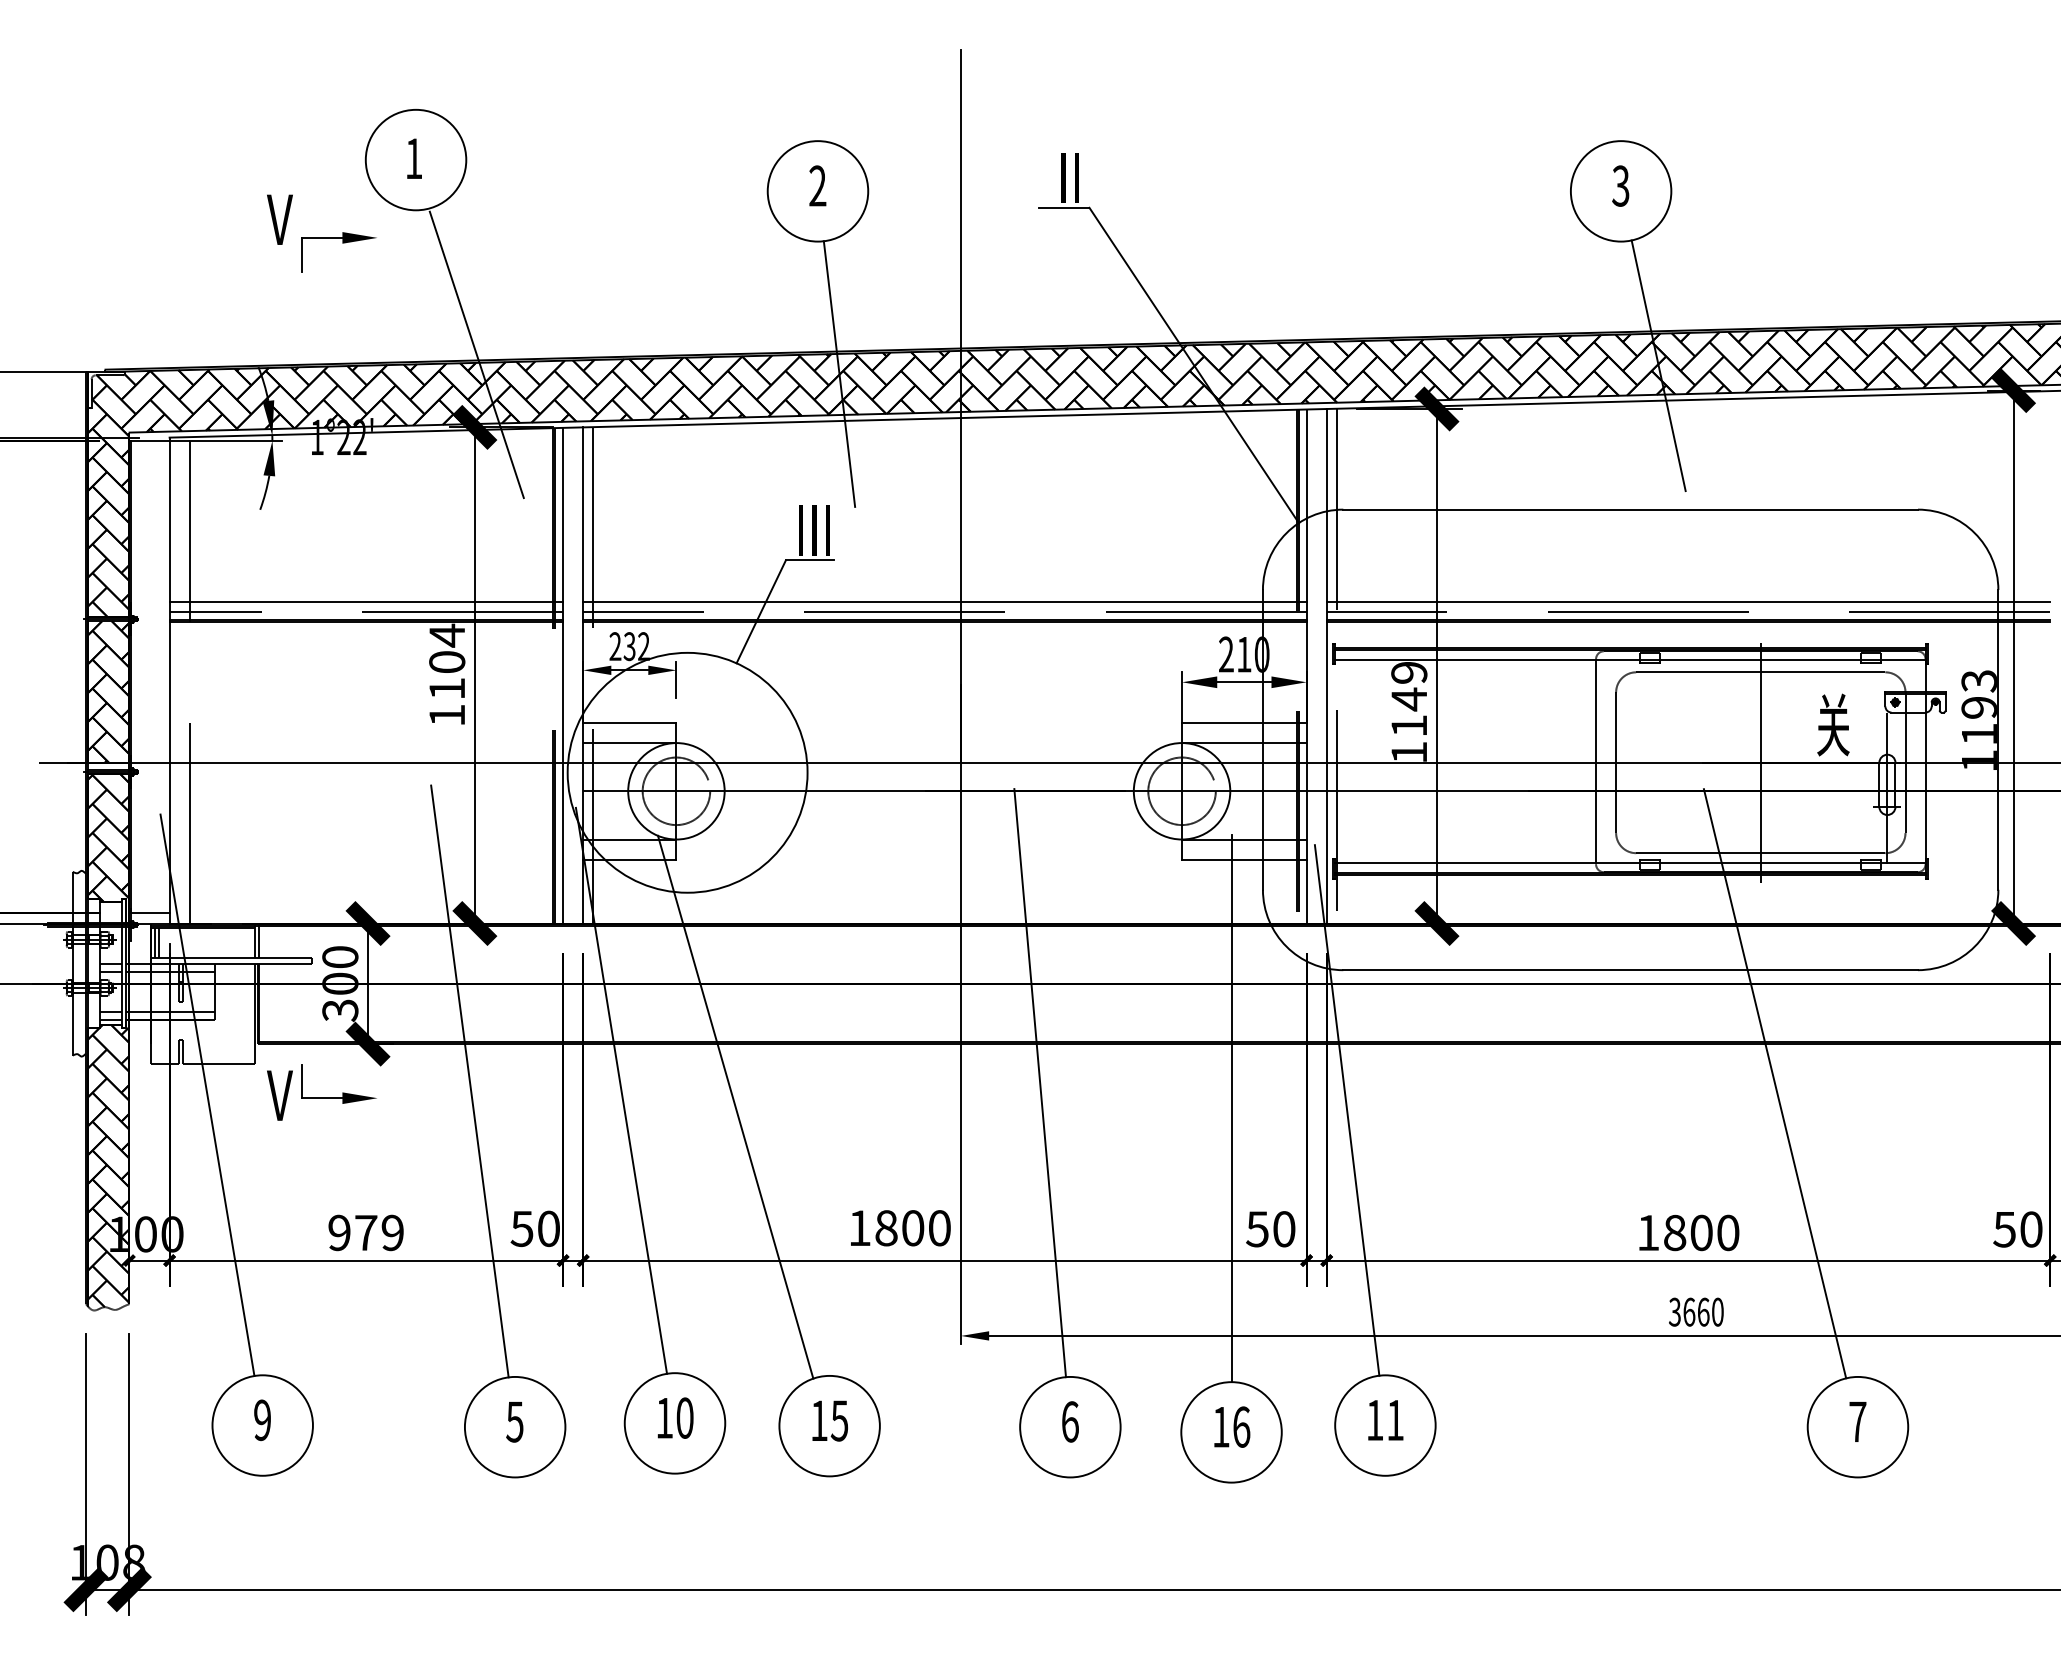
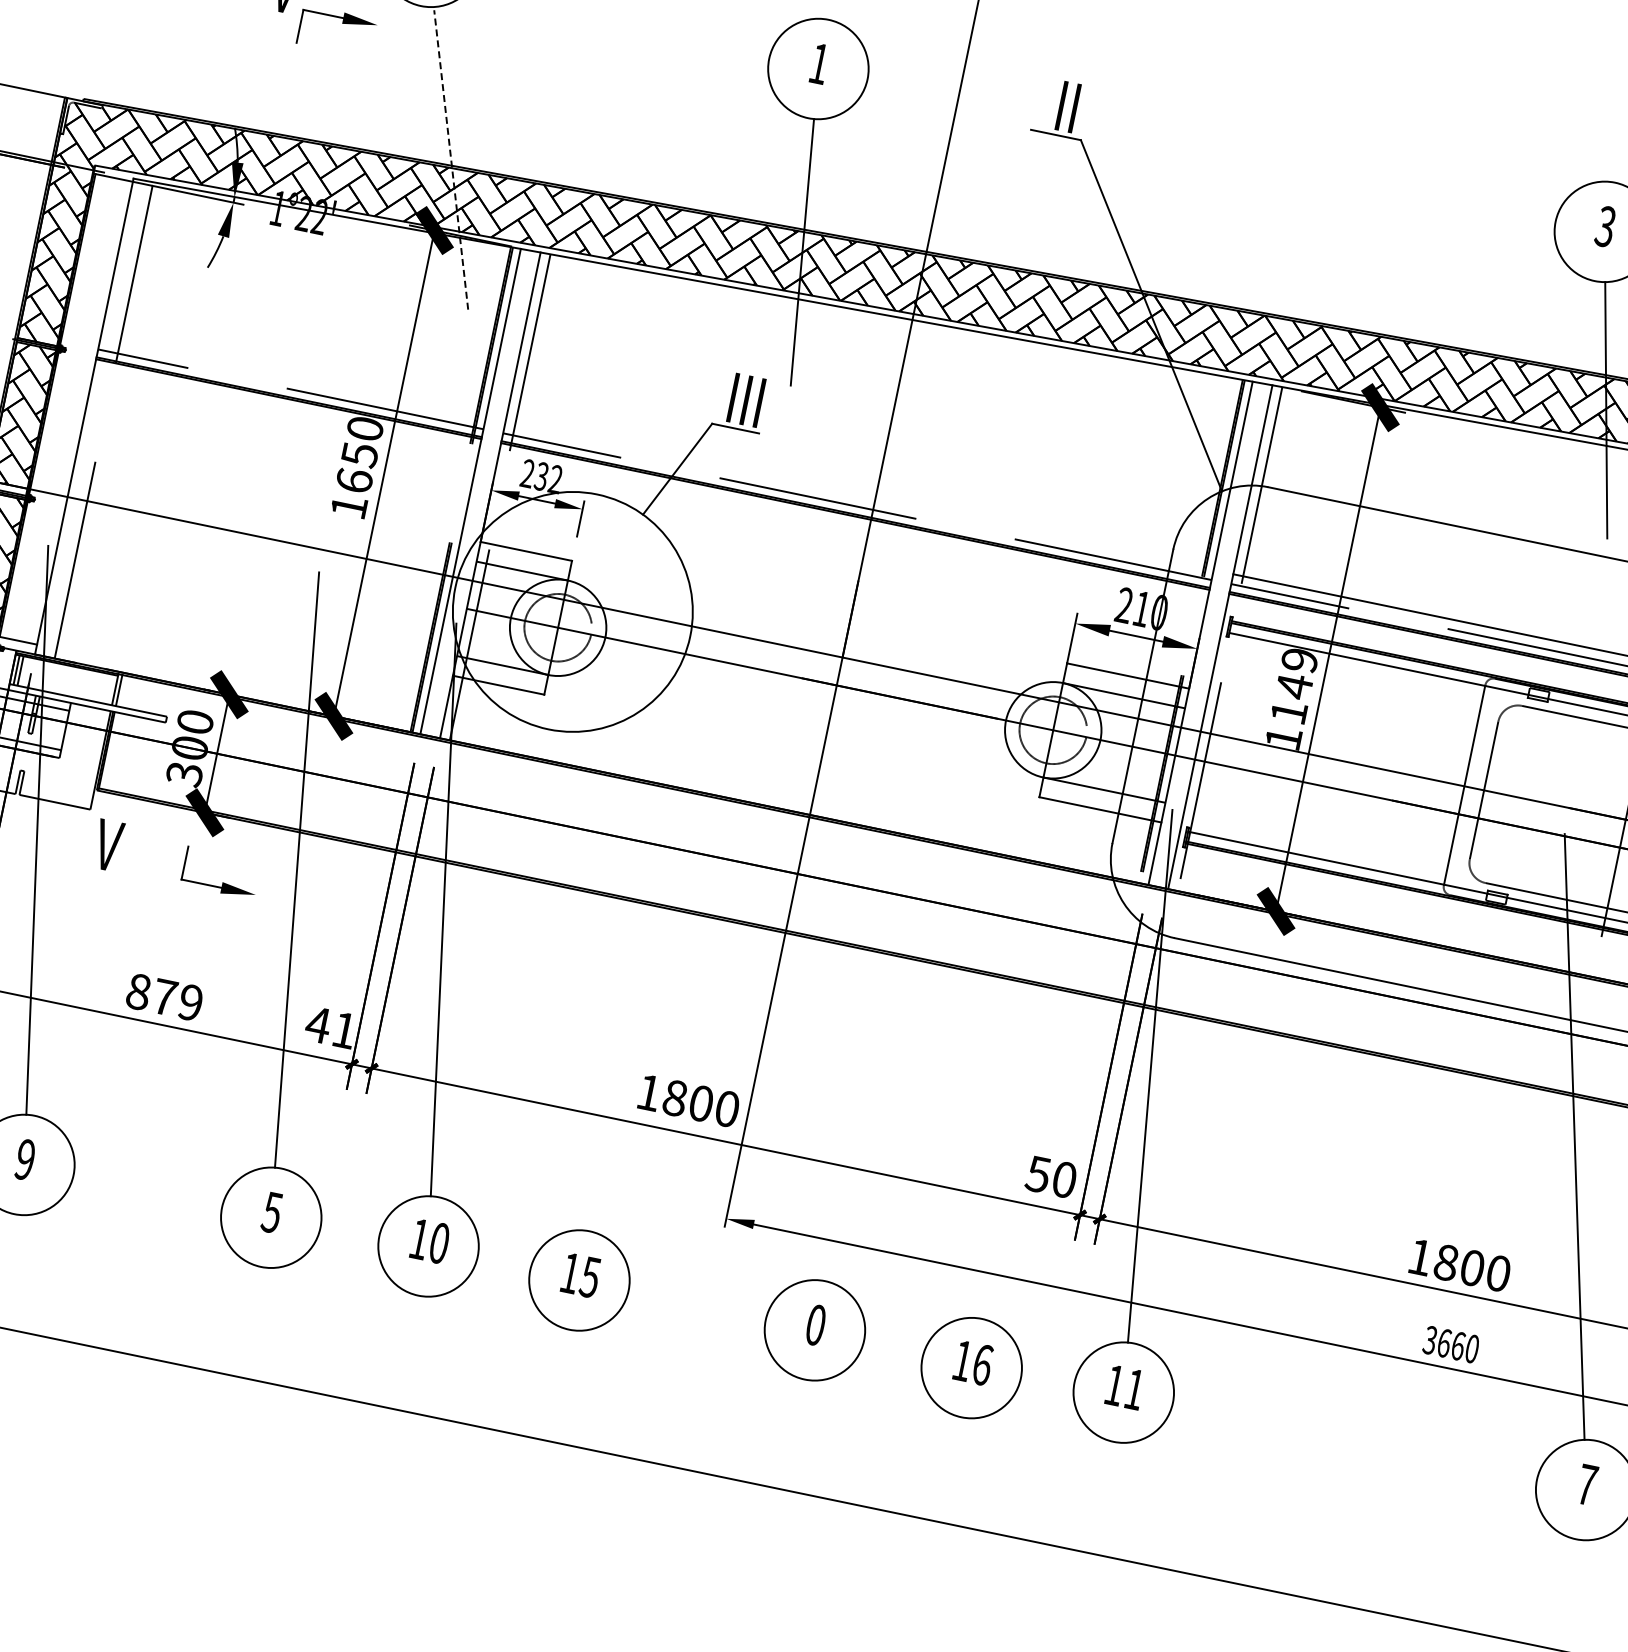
text: (817, 185) -> (819, 63), 2 -> 1
line: (476, 354) -> (450, 159), solid -> dashed
line: (366, 601) -> (293, 379), removed
line: (944, 601) -> (859, 496), removed
text: (447, 661) -> (360, 454), 1104 -> 1650
line: (1039, 1083) -> (854, 987), removed
part: (342, 1092) -> (222, 882), moved
line: (735, 1106) -> (552, 948), removed
line: (1231, 1108) -> (1037, 1050), removed
text: (534, 1228) -> (330, 1027), 50 -> 41
text: (339, 1232) -> (138, 991), 979 -> 879
text: (1070, 1421) -> (816, 1324), 6 -> 0

